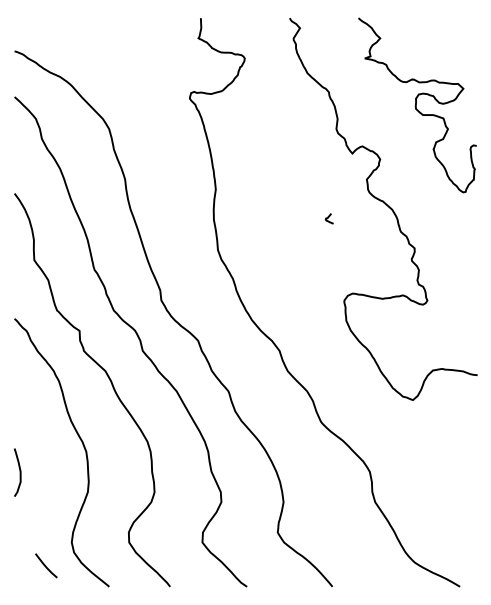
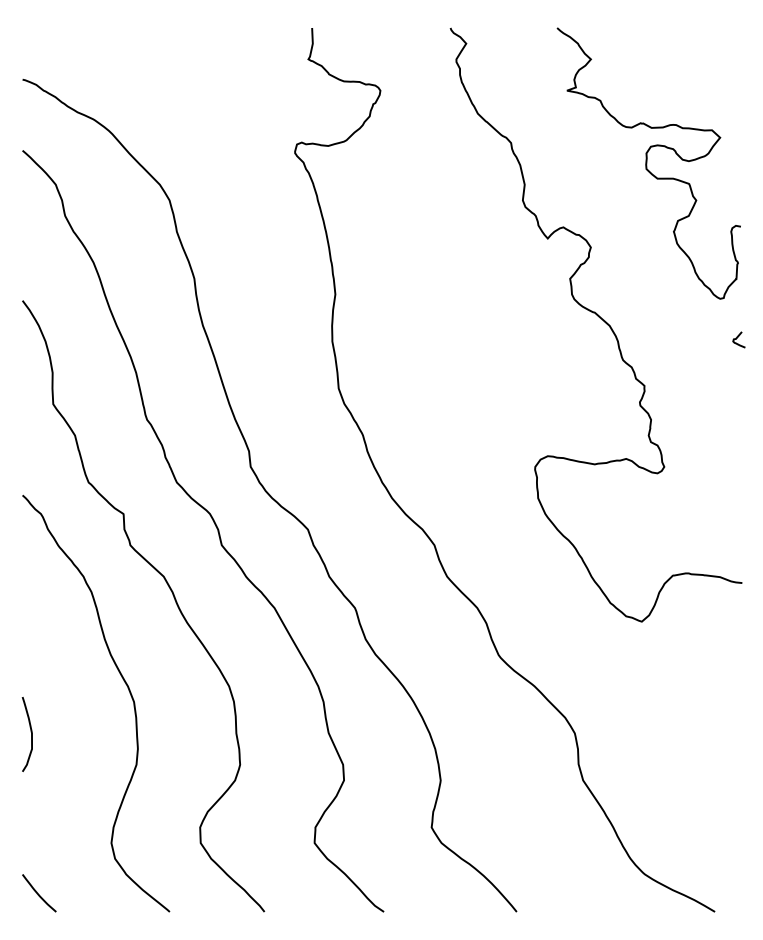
curve: (329, 217) -> (739, 337), moved
curve: (46, 565) -> (39, 892), moved

